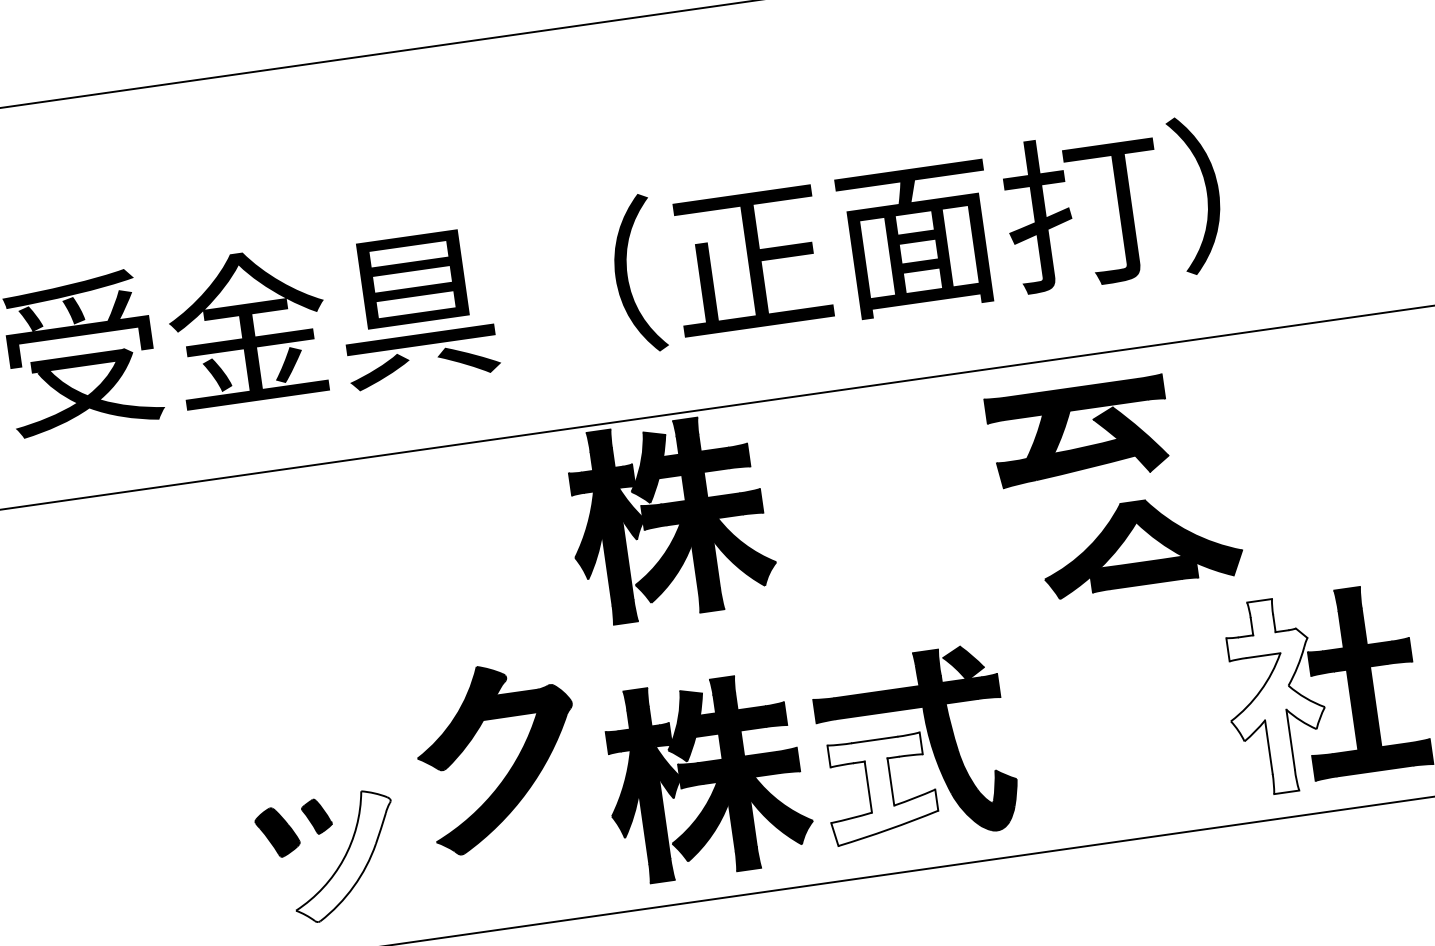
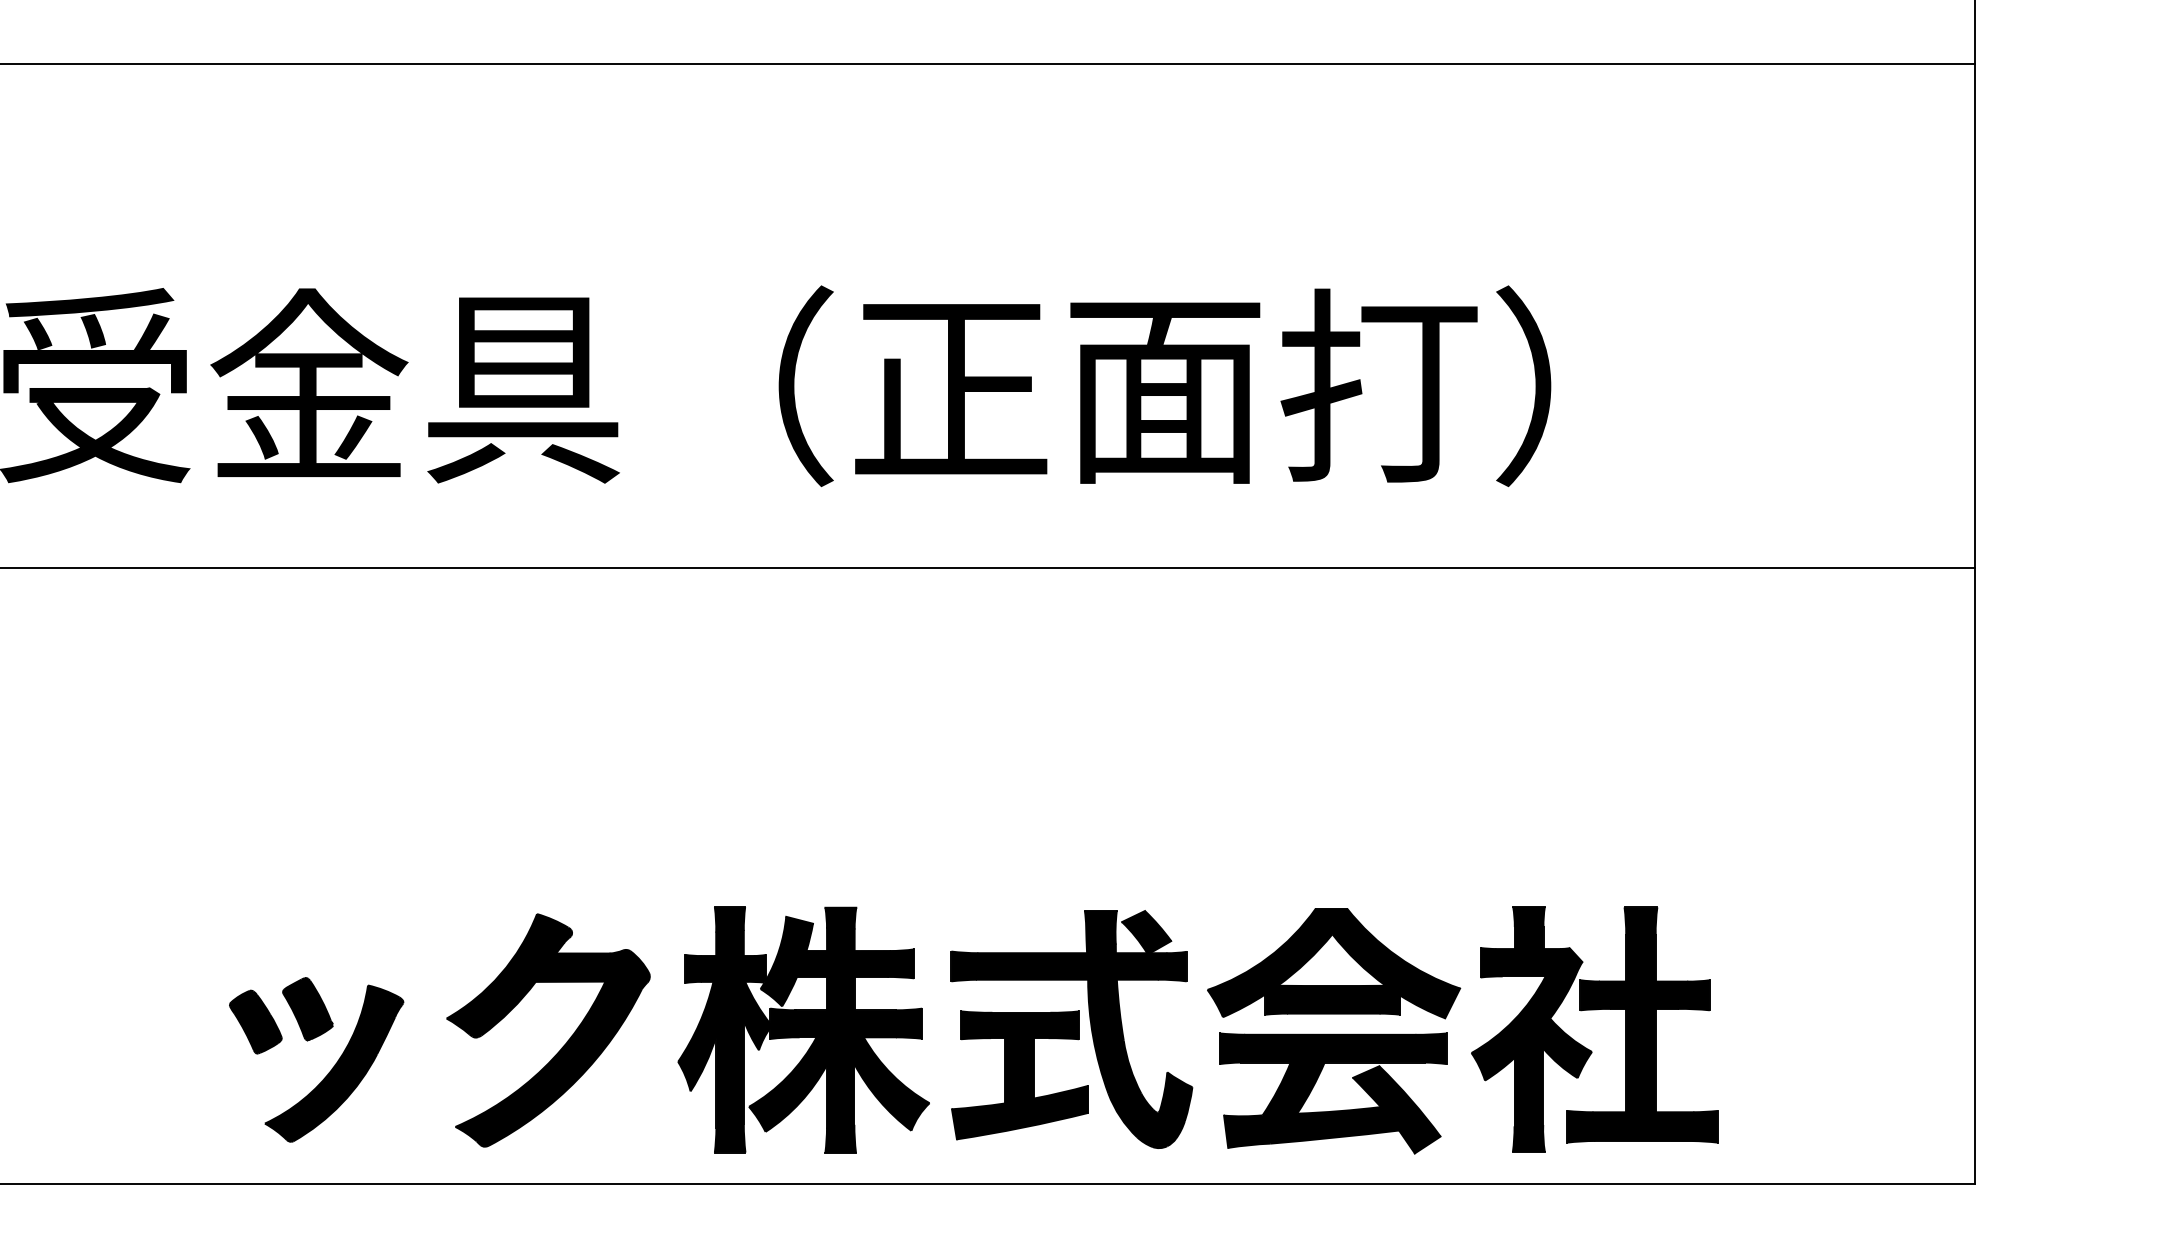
part: (1081, 447) -> (1333, 1110), moved
part: (669, 518) -> (803, 698), removed
part: (1141, 544) -> (1334, 963), moved
fill: (1275, 696) -> (1531, 1029), added
part: (513, 763) -> (566, 1041), moved
fill: (880, 789) -> (1019, 1075), added
part: (316, 816) -> (307, 1009), size x1.43
fill: (342, 856) -> (333, 1063), added

